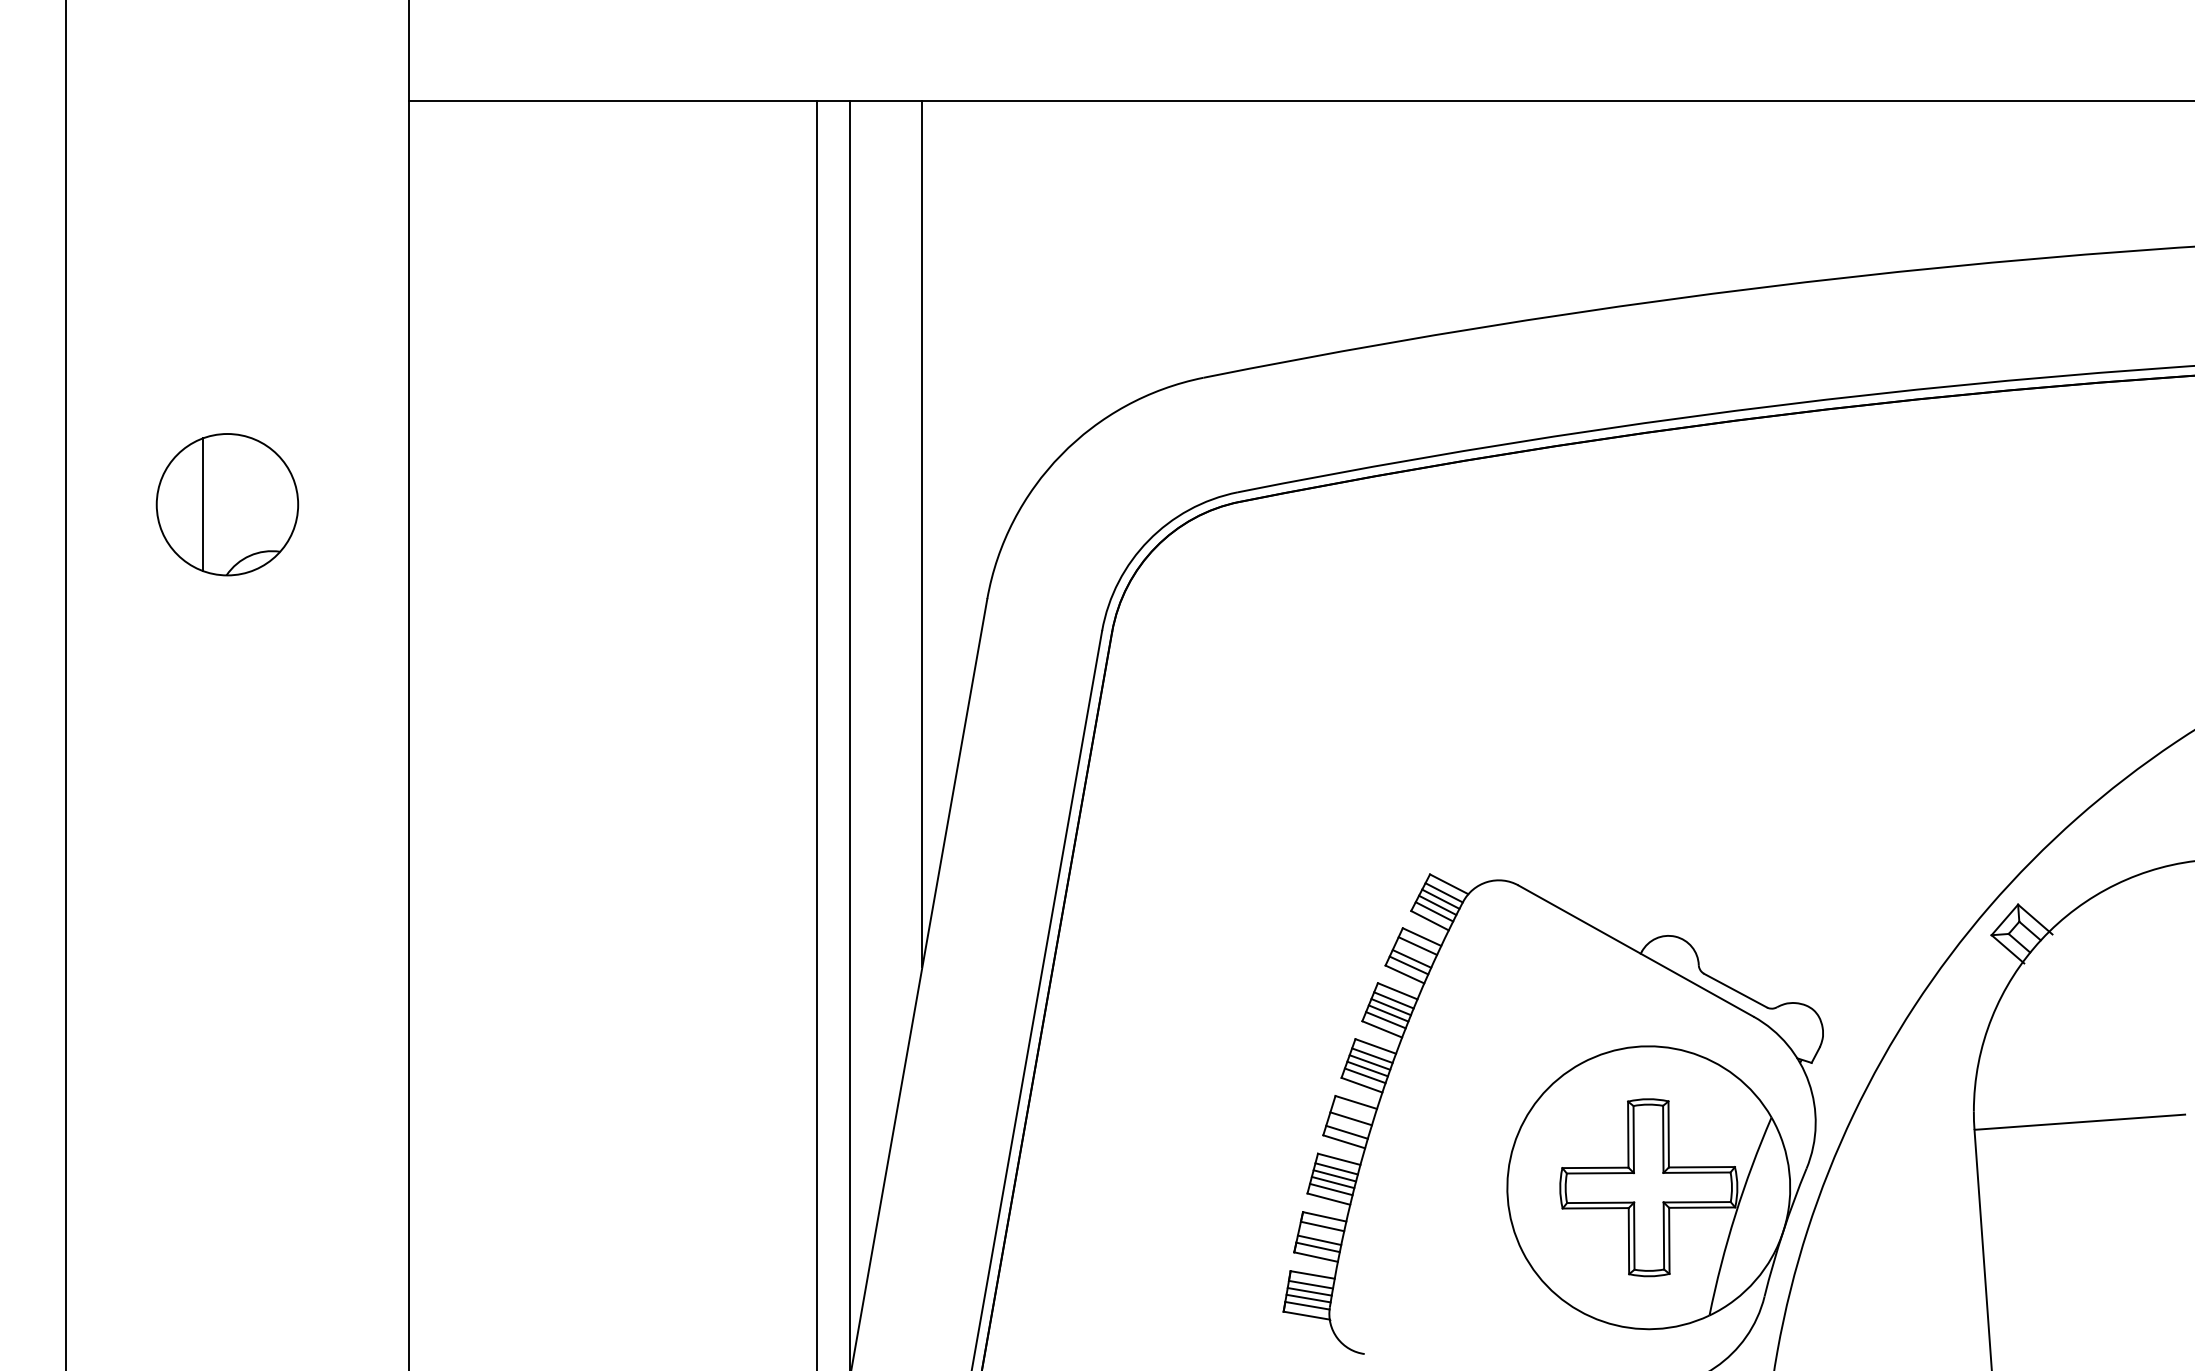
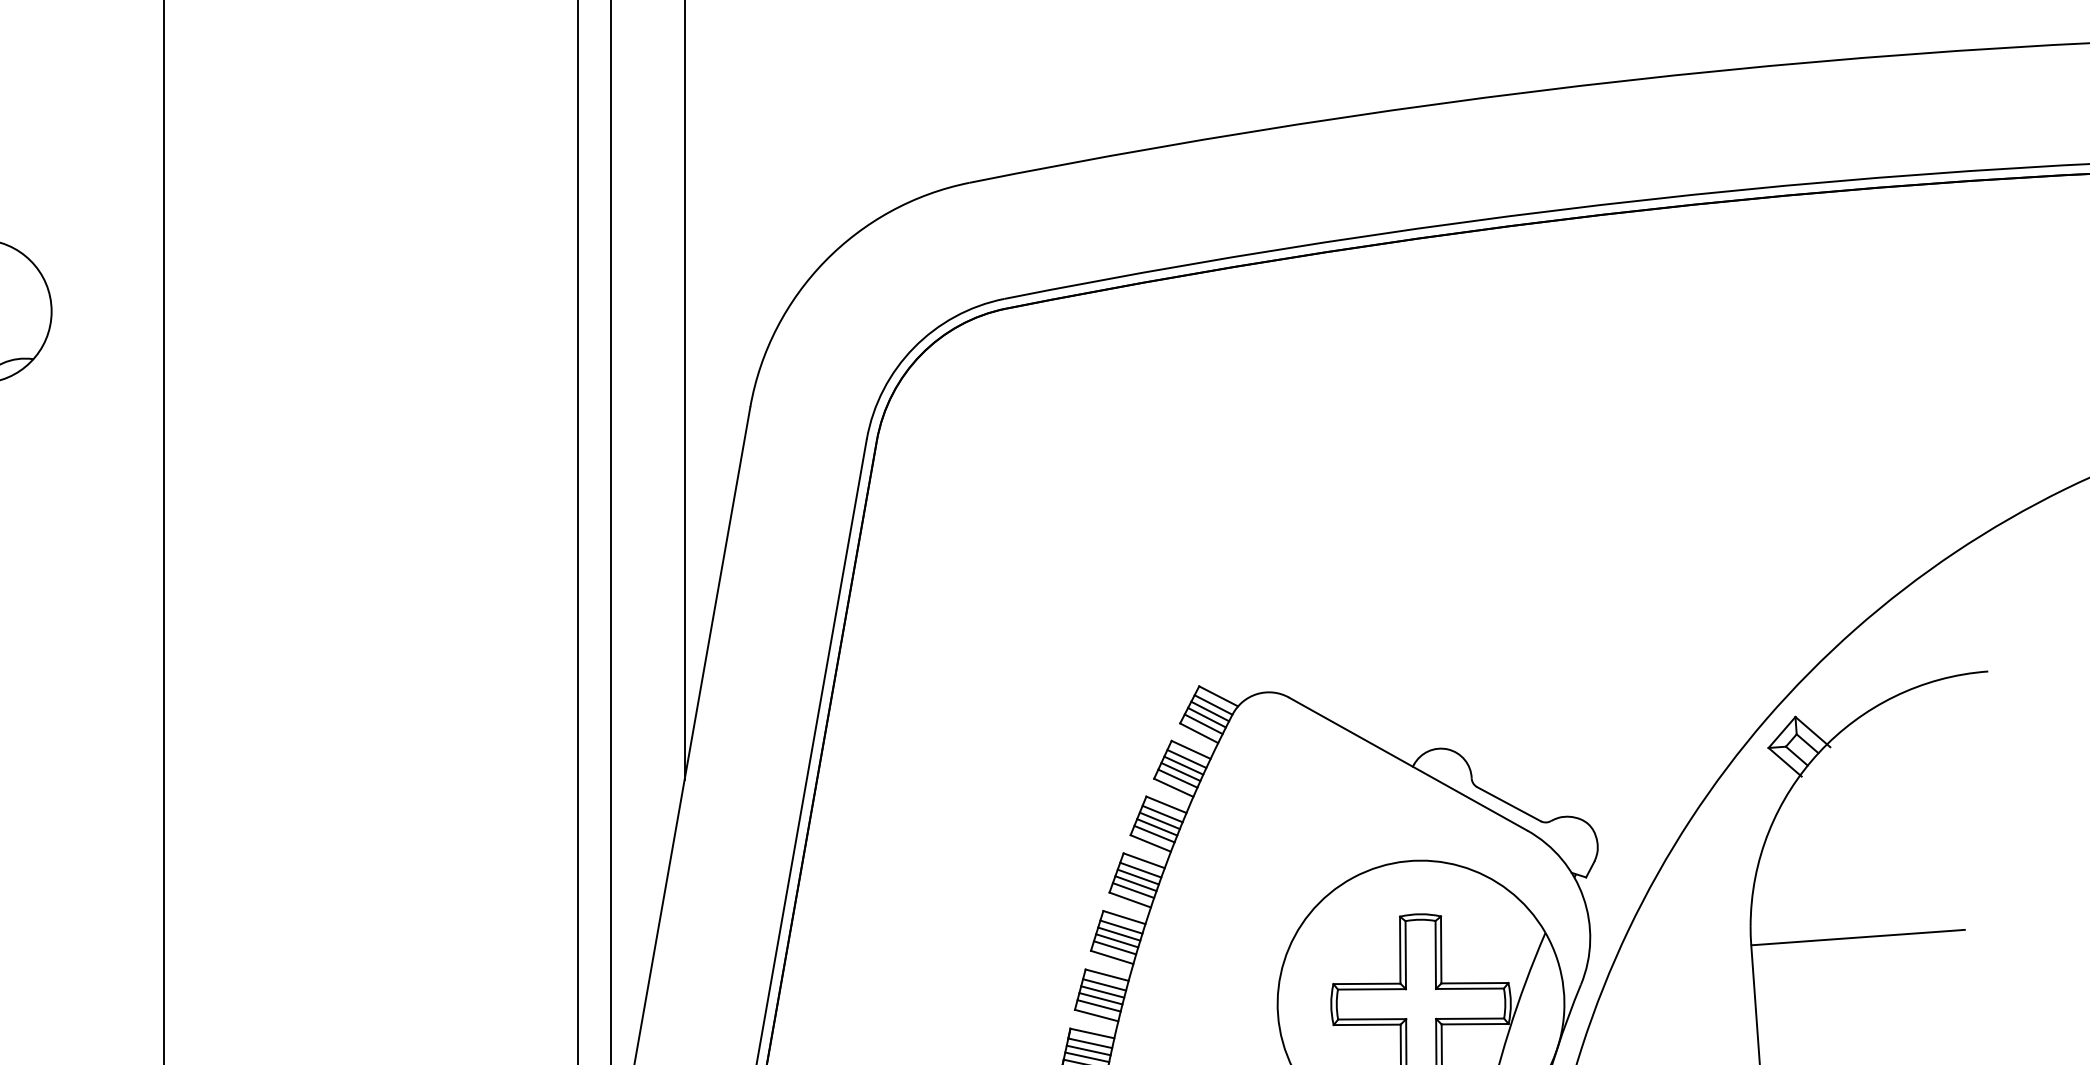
line: (1414, 952) -> (1183, 765), added
line: (1353, 1111) -> (1121, 926), added
line: (1348, 1124) -> (1116, 939), added
line: (1320, 1233) -> (1088, 1050), added

